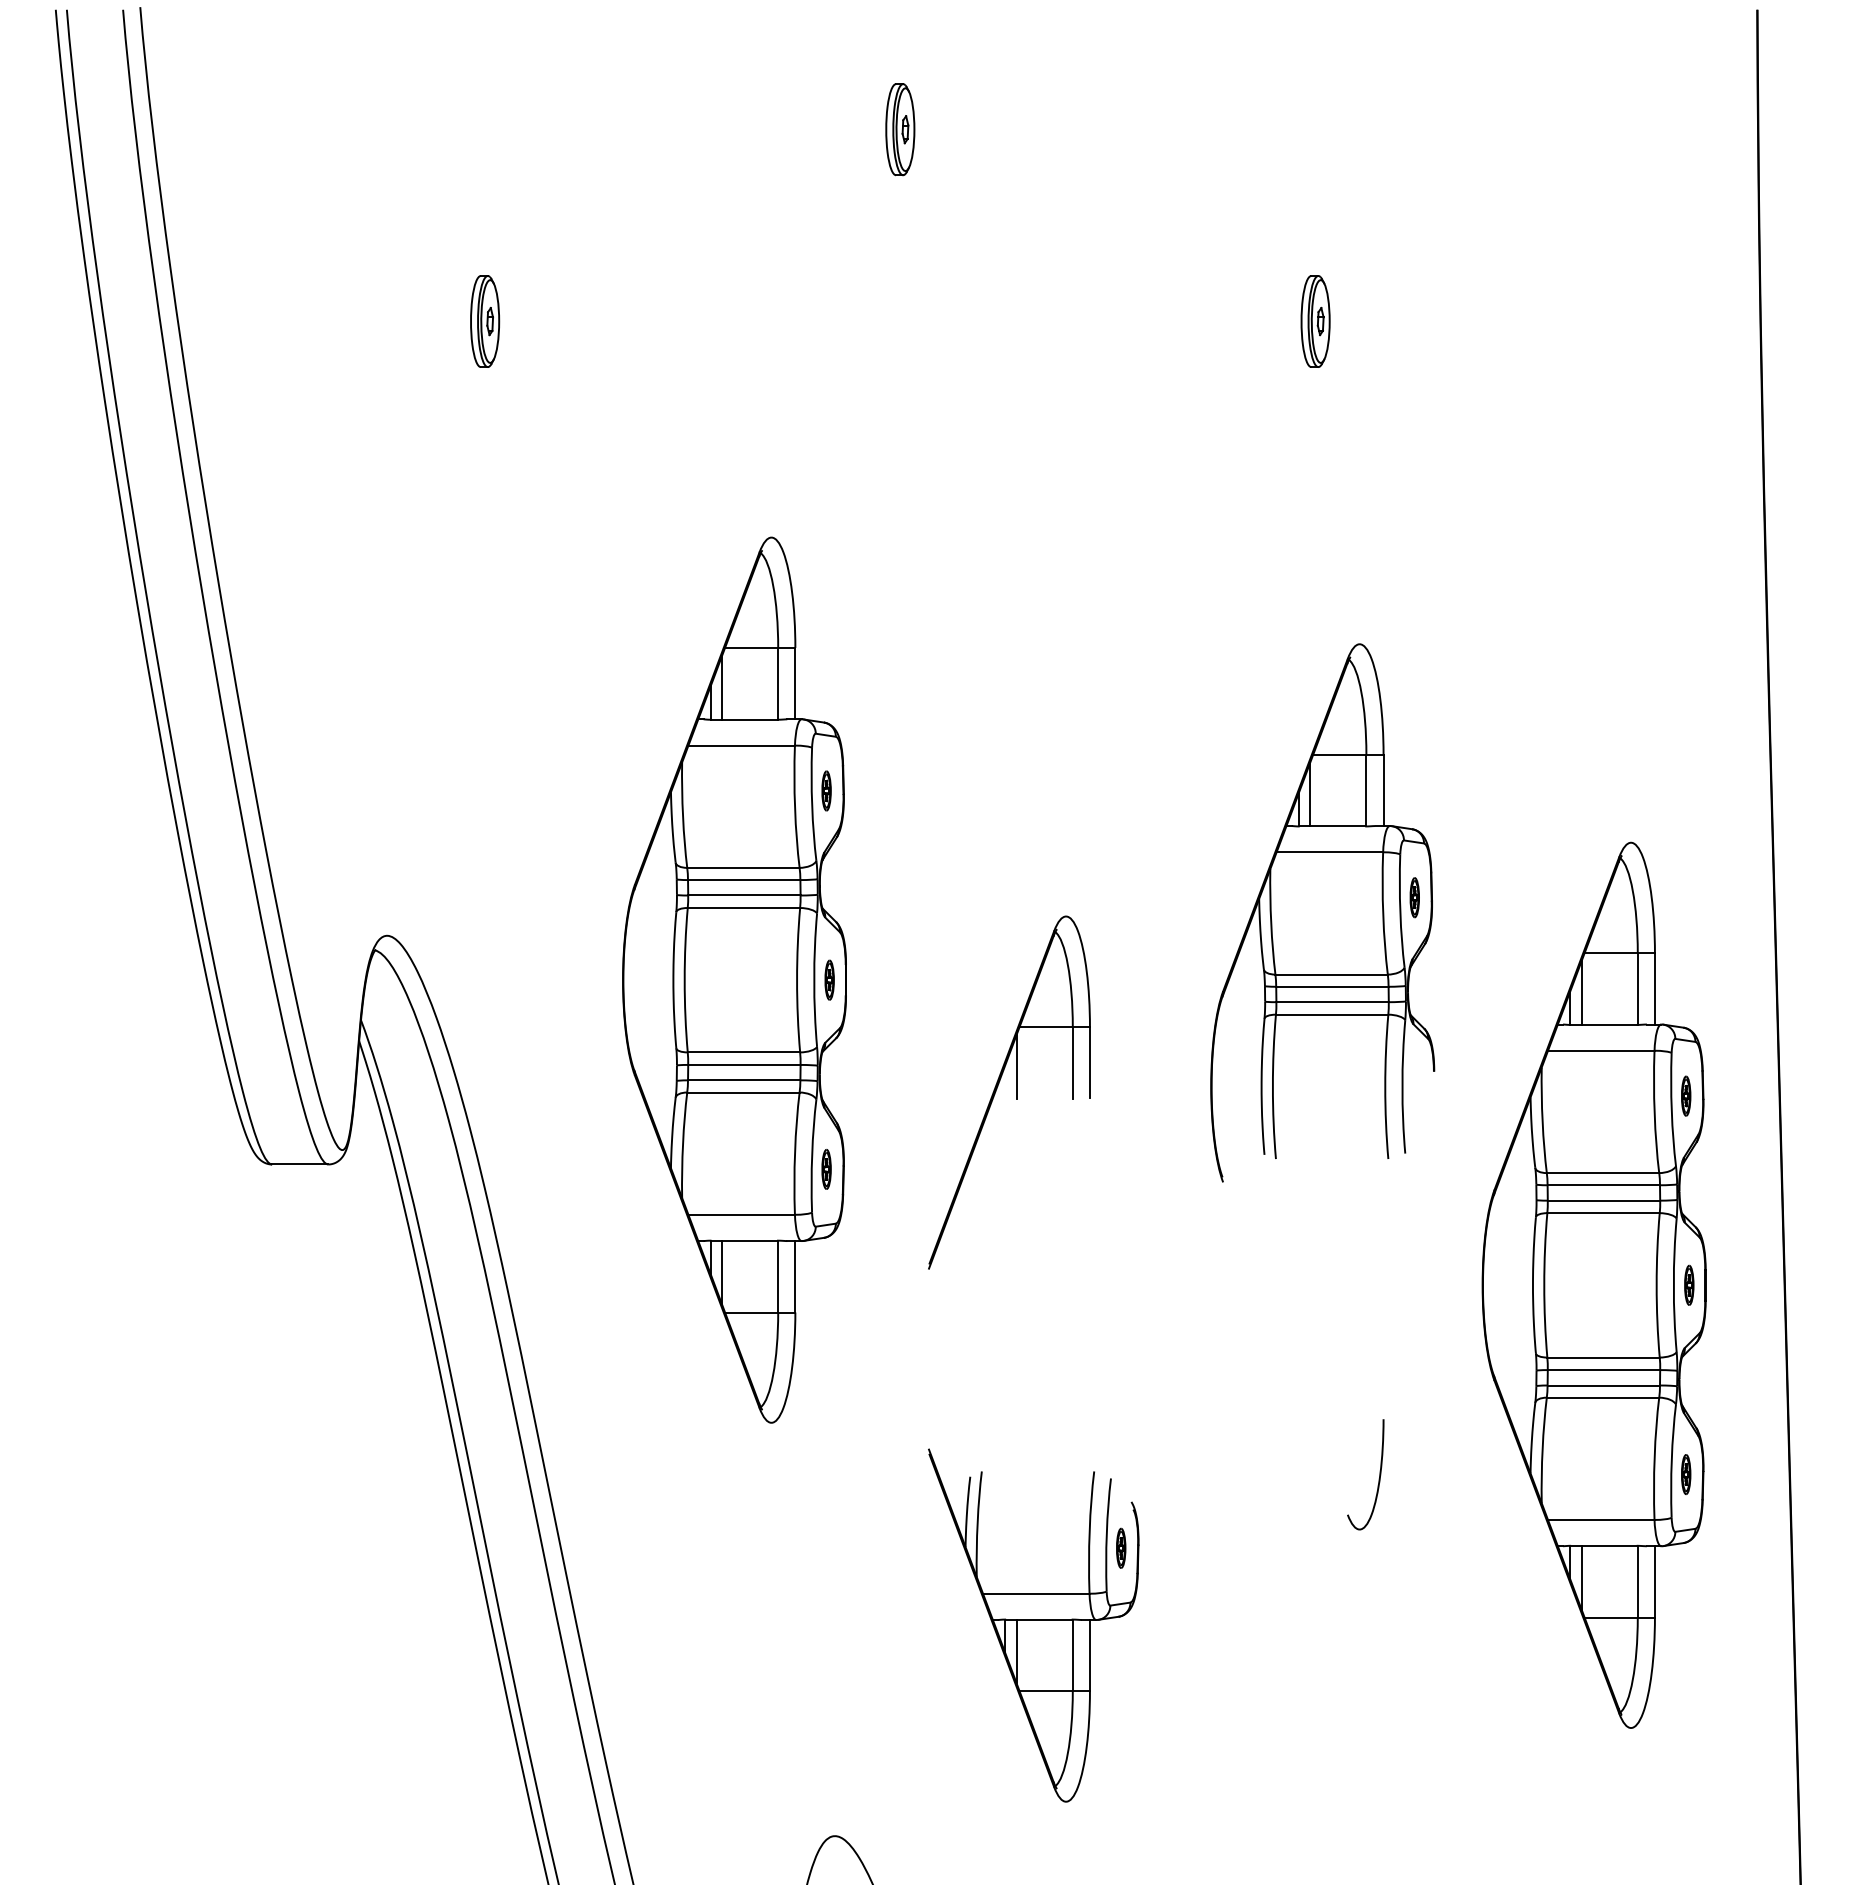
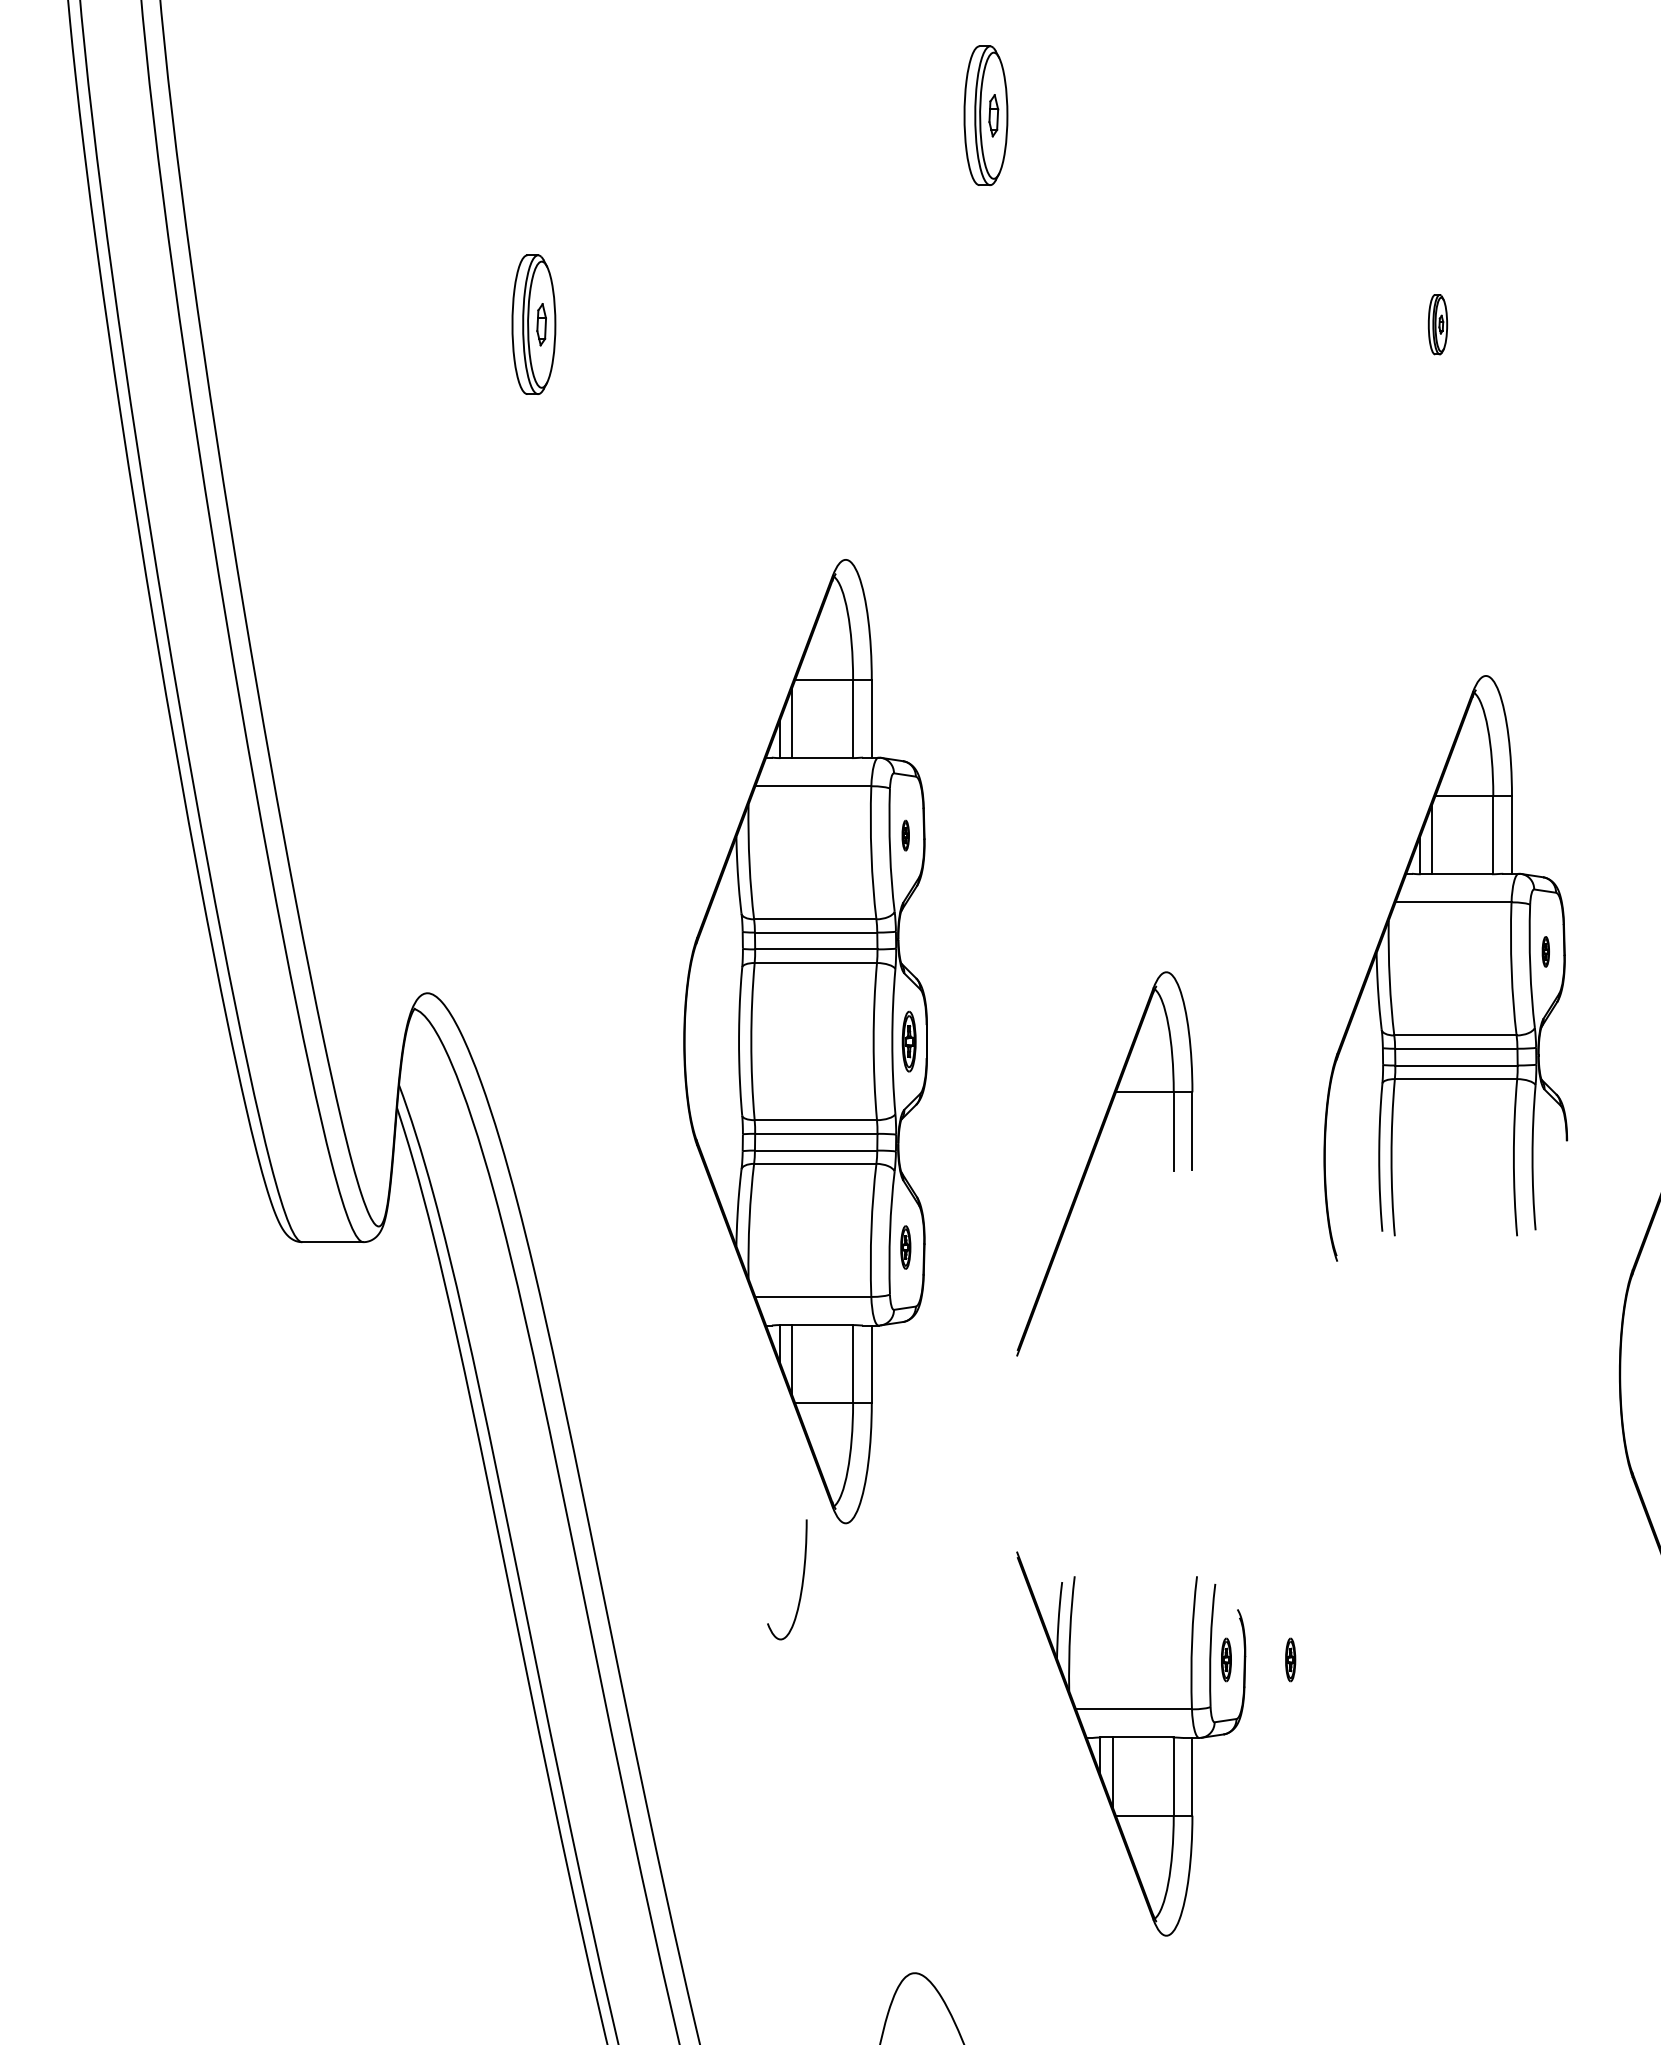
part: (900, 129) -> (986, 115), size x1.4
part: (485, 321) -> (534, 324), size x1.4
part: (1315, 321) -> (1437, 324), size x0.6
part: (826, 790) -> (905, 835), size x0.7
part: (1414, 897) -> (1545, 951), size x0.7
part: (829, 979) -> (908, 1040), size x1.4
line: (1016, 1066) -> (1112, 1135), removed
curve: (1378, 1478) -> (801, 1583), moved
part: (1180, 1547) -> (1290, 1659), added

